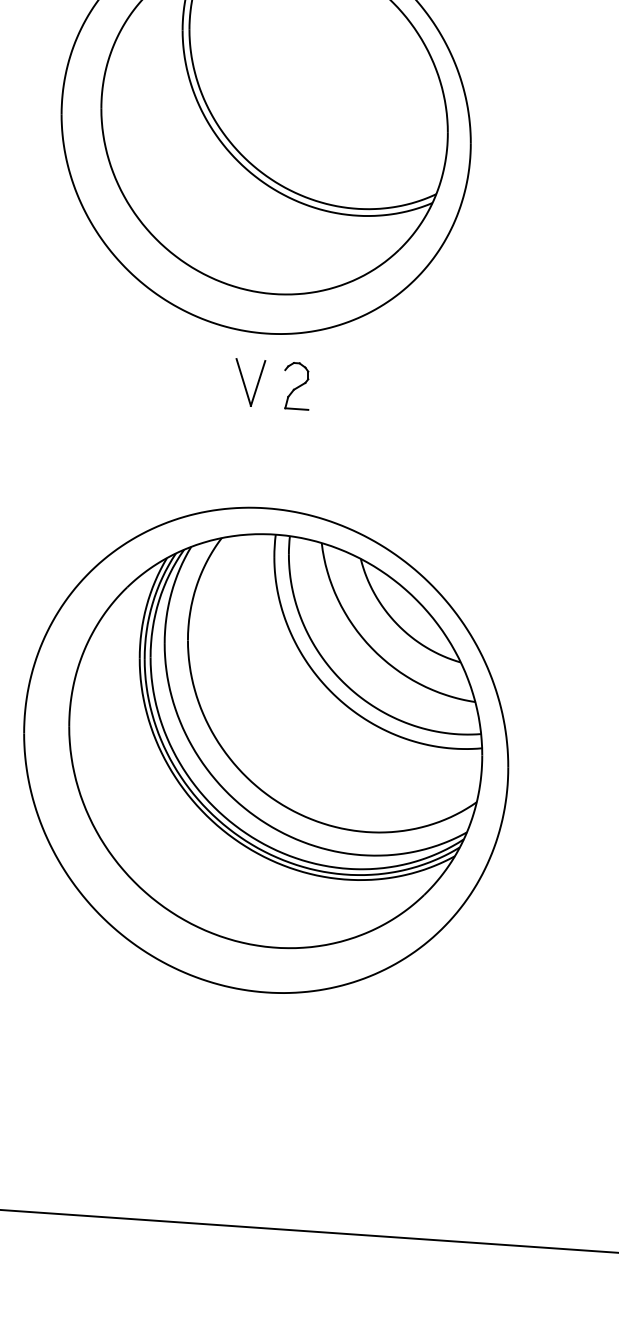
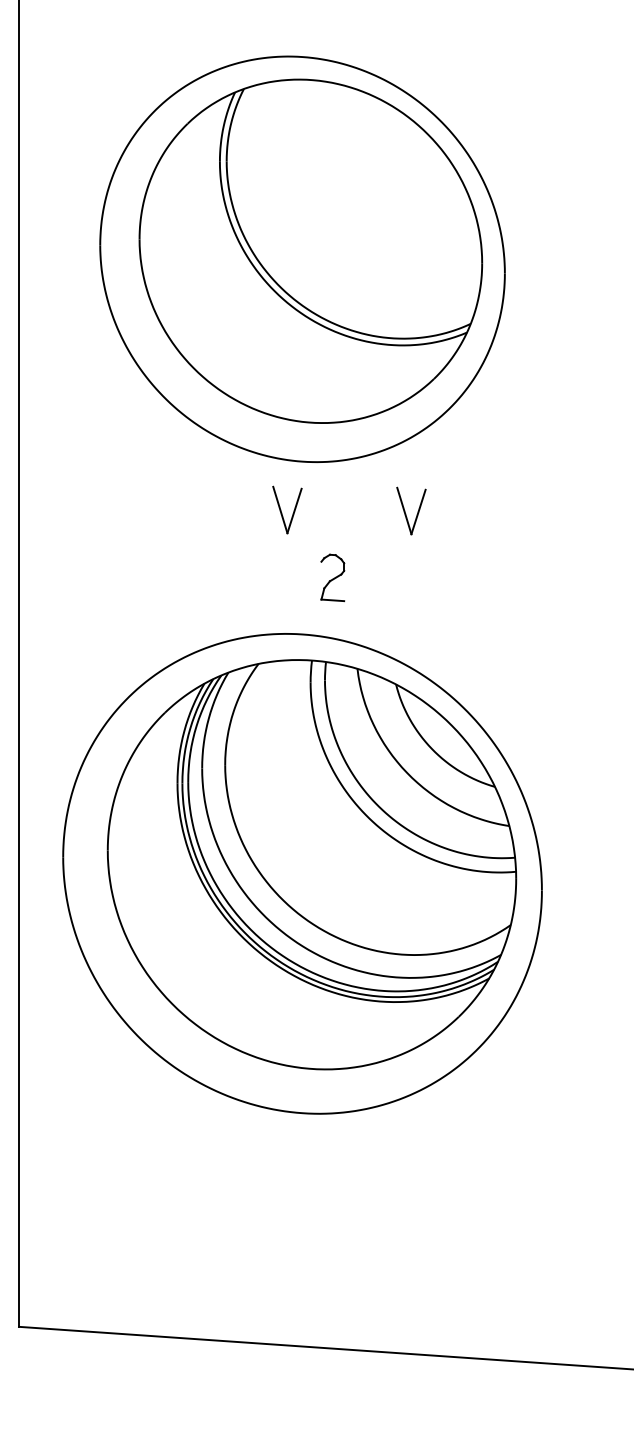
part: (376, 382) -> (411, 510), added
part: (296, 385) -> (332, 577), moved

